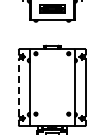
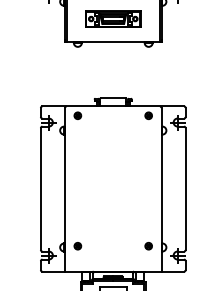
line: (18, 87) -> (40, 188), dashed -> solid

